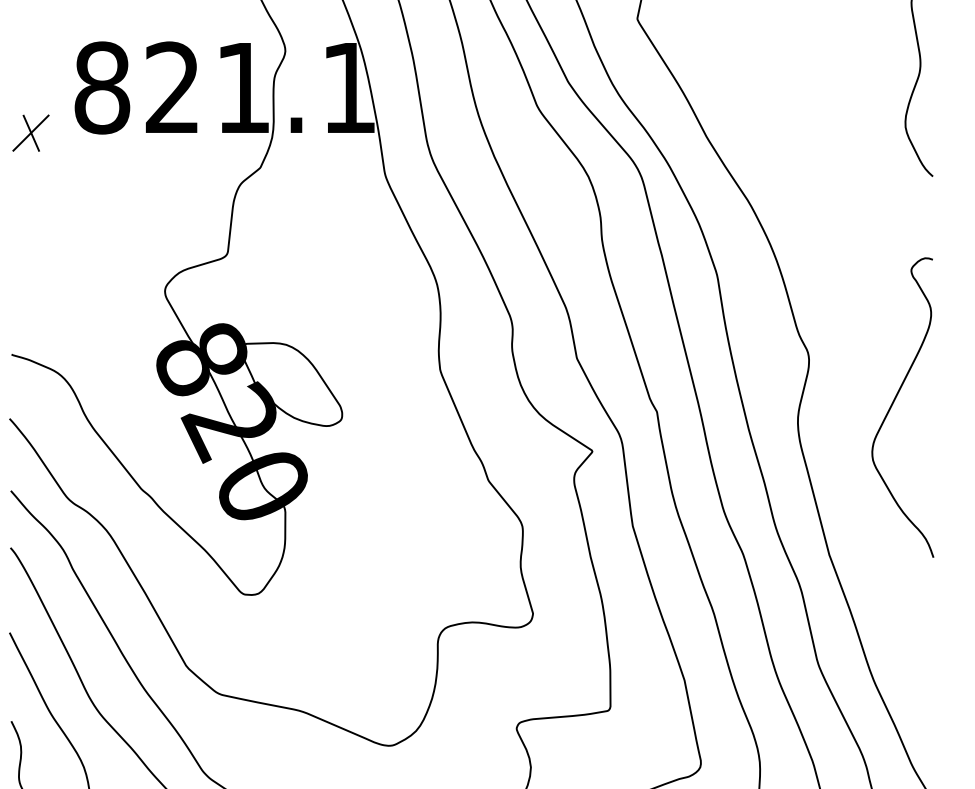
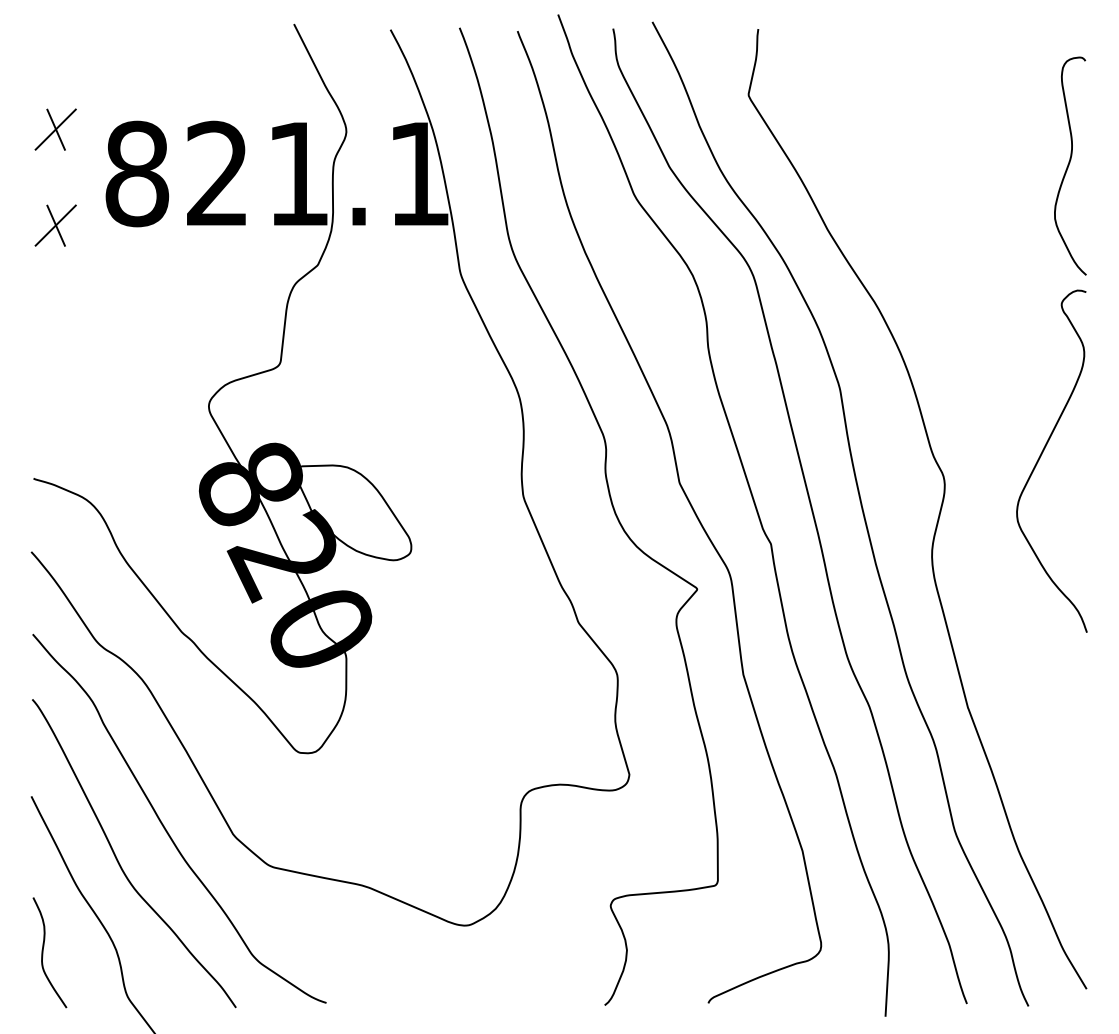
part: (30, 49) -> (55, 129), added
curve: (893, 403) -> (1041, 456), moved

